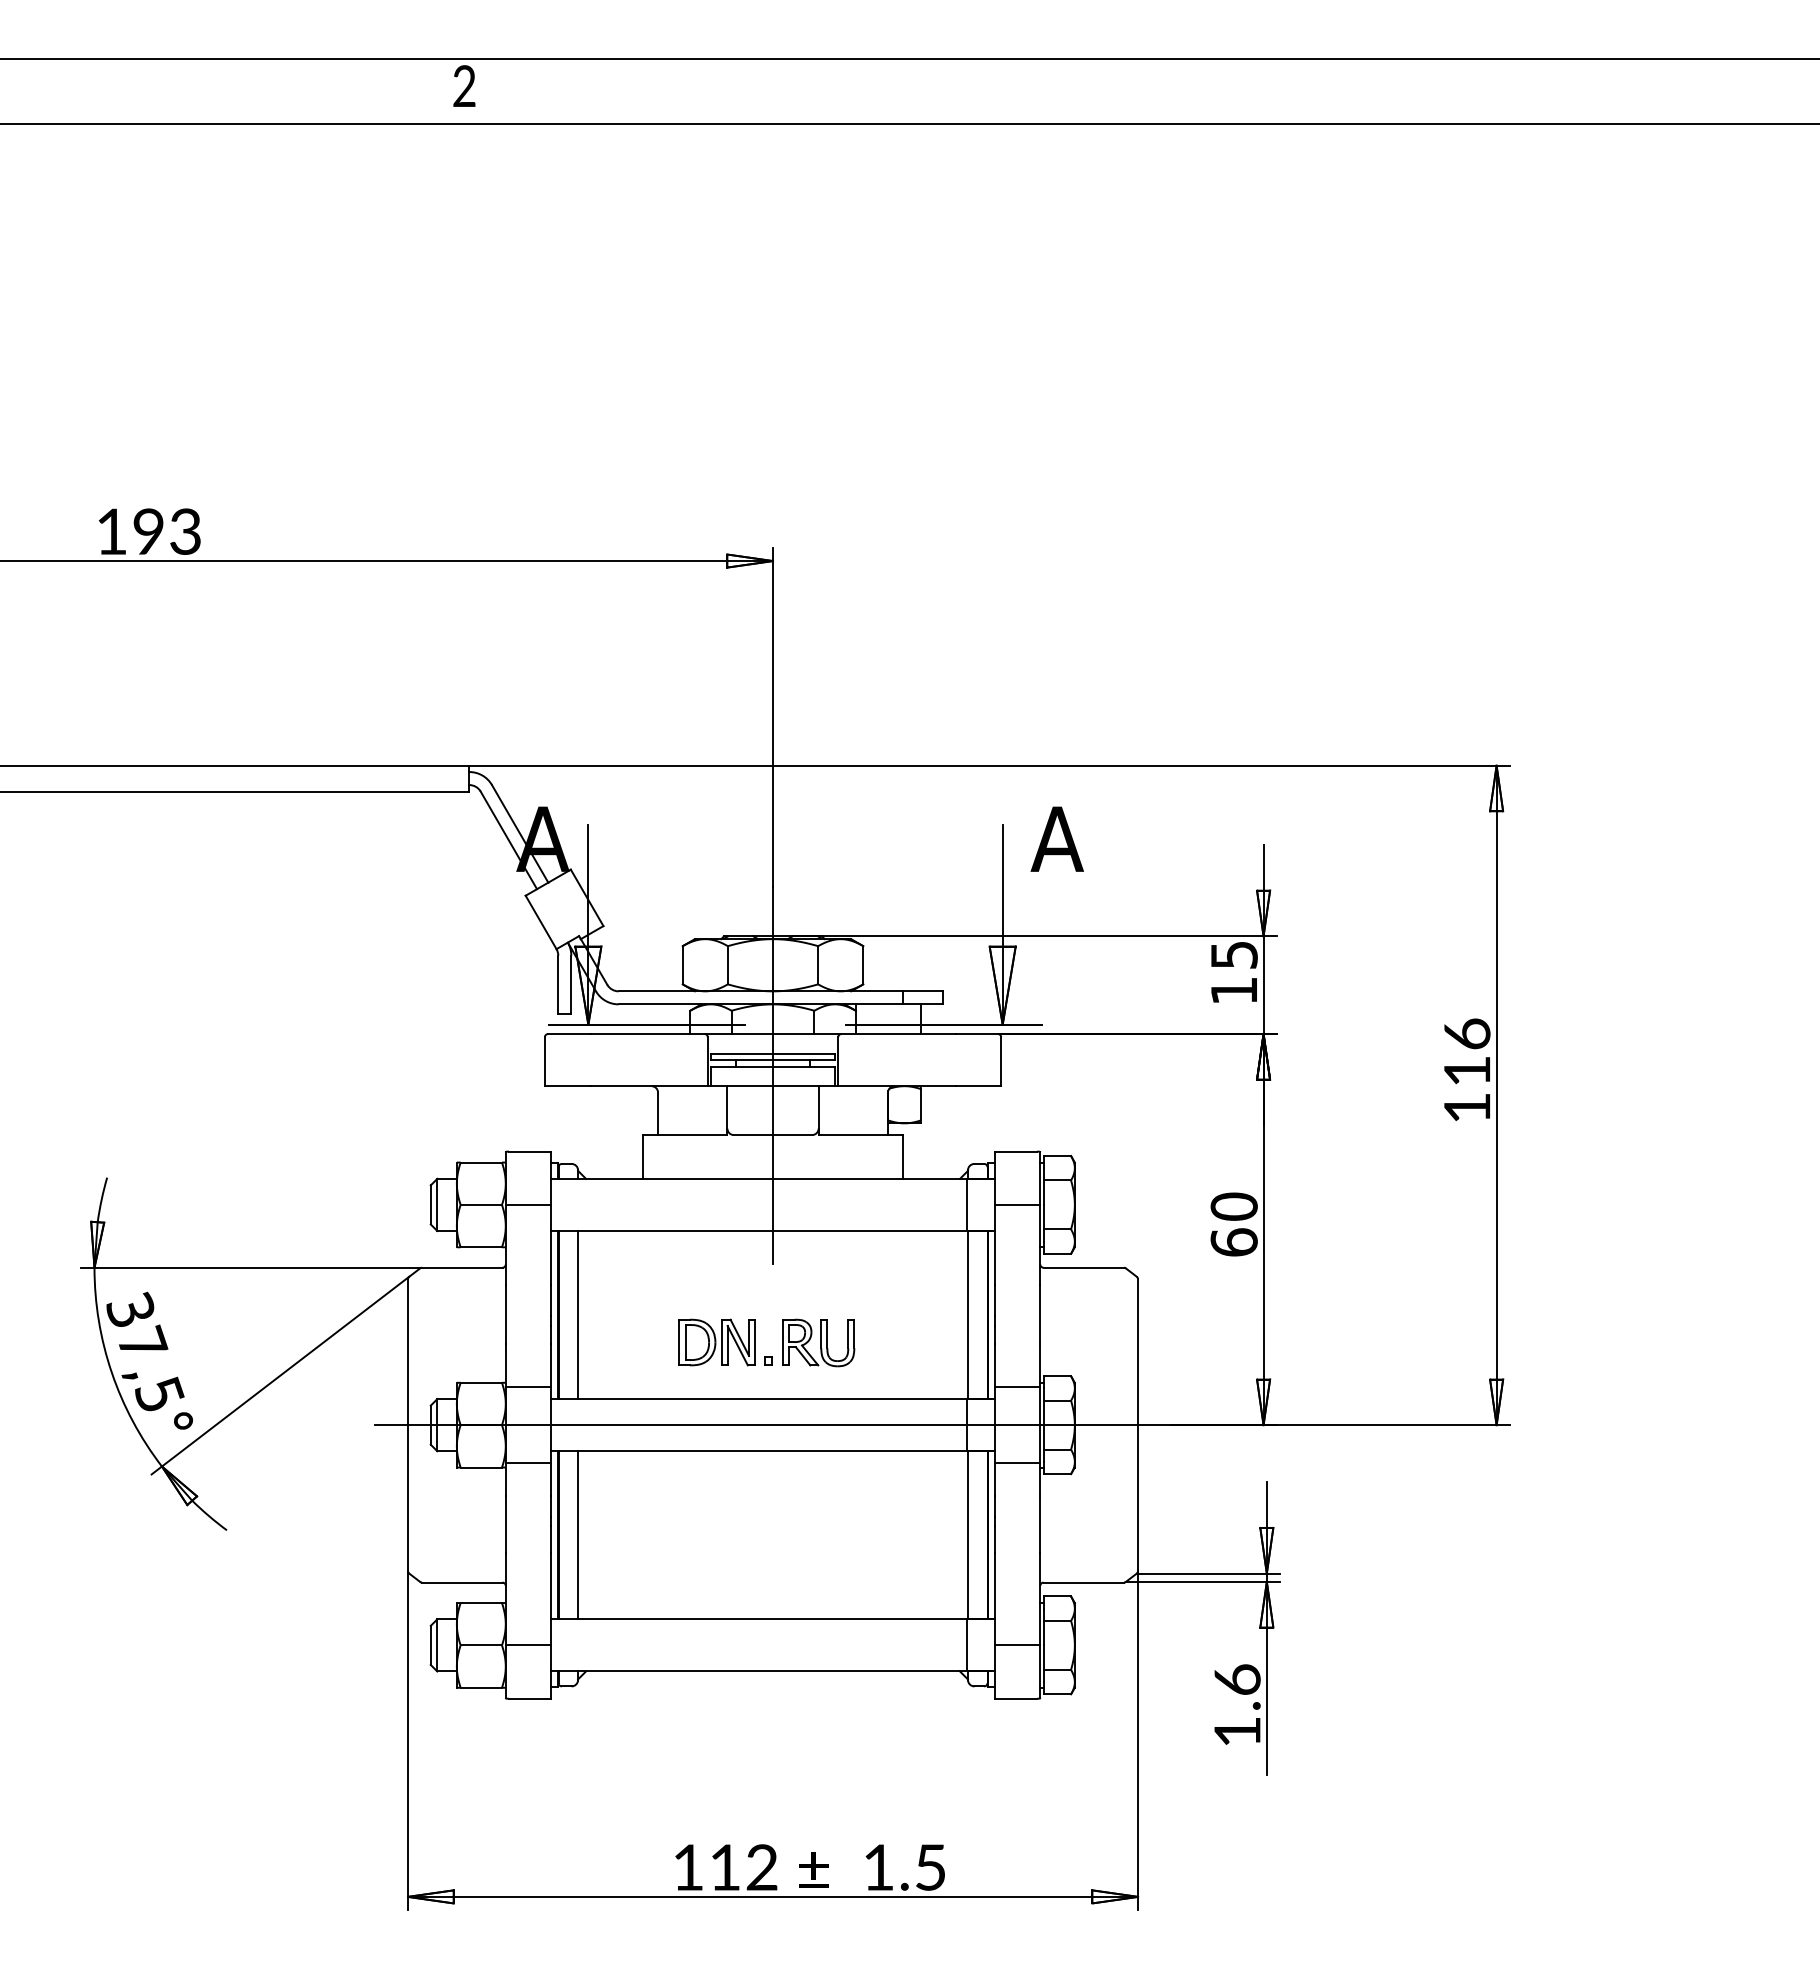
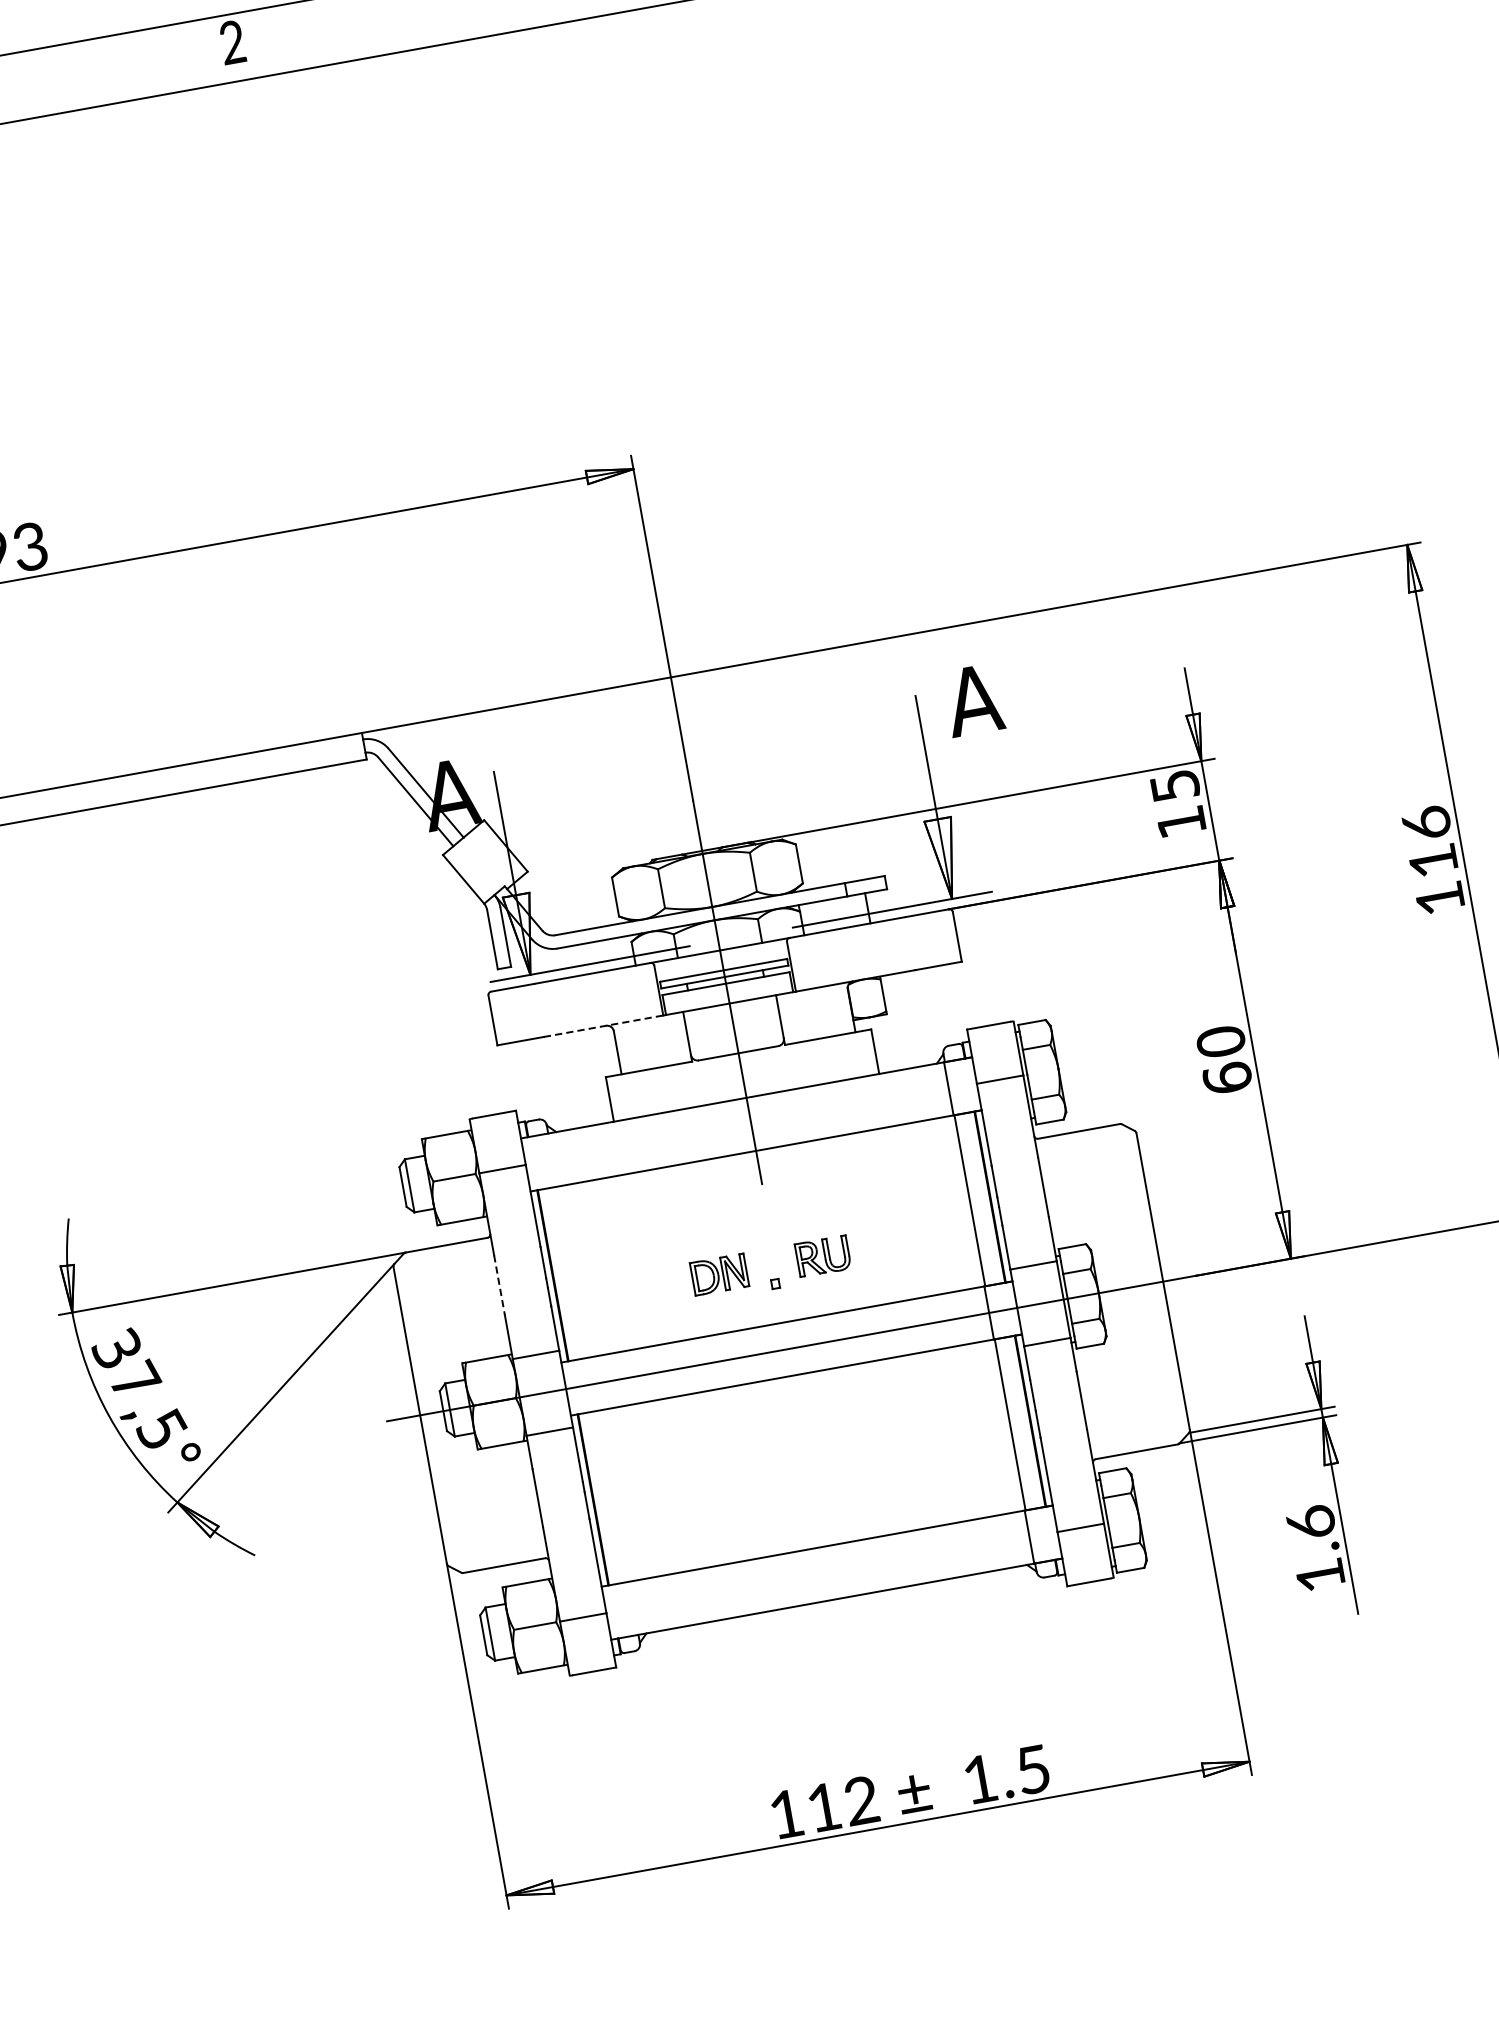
line: (649, 1086) -> (603, 1026), solid -> dashed
line: (505, 1315) -> (499, 1285), solid -> dashed
line: (578, 1315) -> (573, 1272), removed
part: (716, 1342) -> (719, 1274), size x0.7
part: (818, 1342) -> (822, 1256), size x0.7
line: (578, 1535) -> (613, 1496), removed

